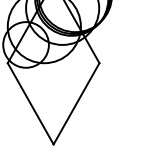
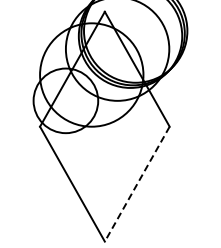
line: (76, 104) -> (137, 184), solid -> dashed

